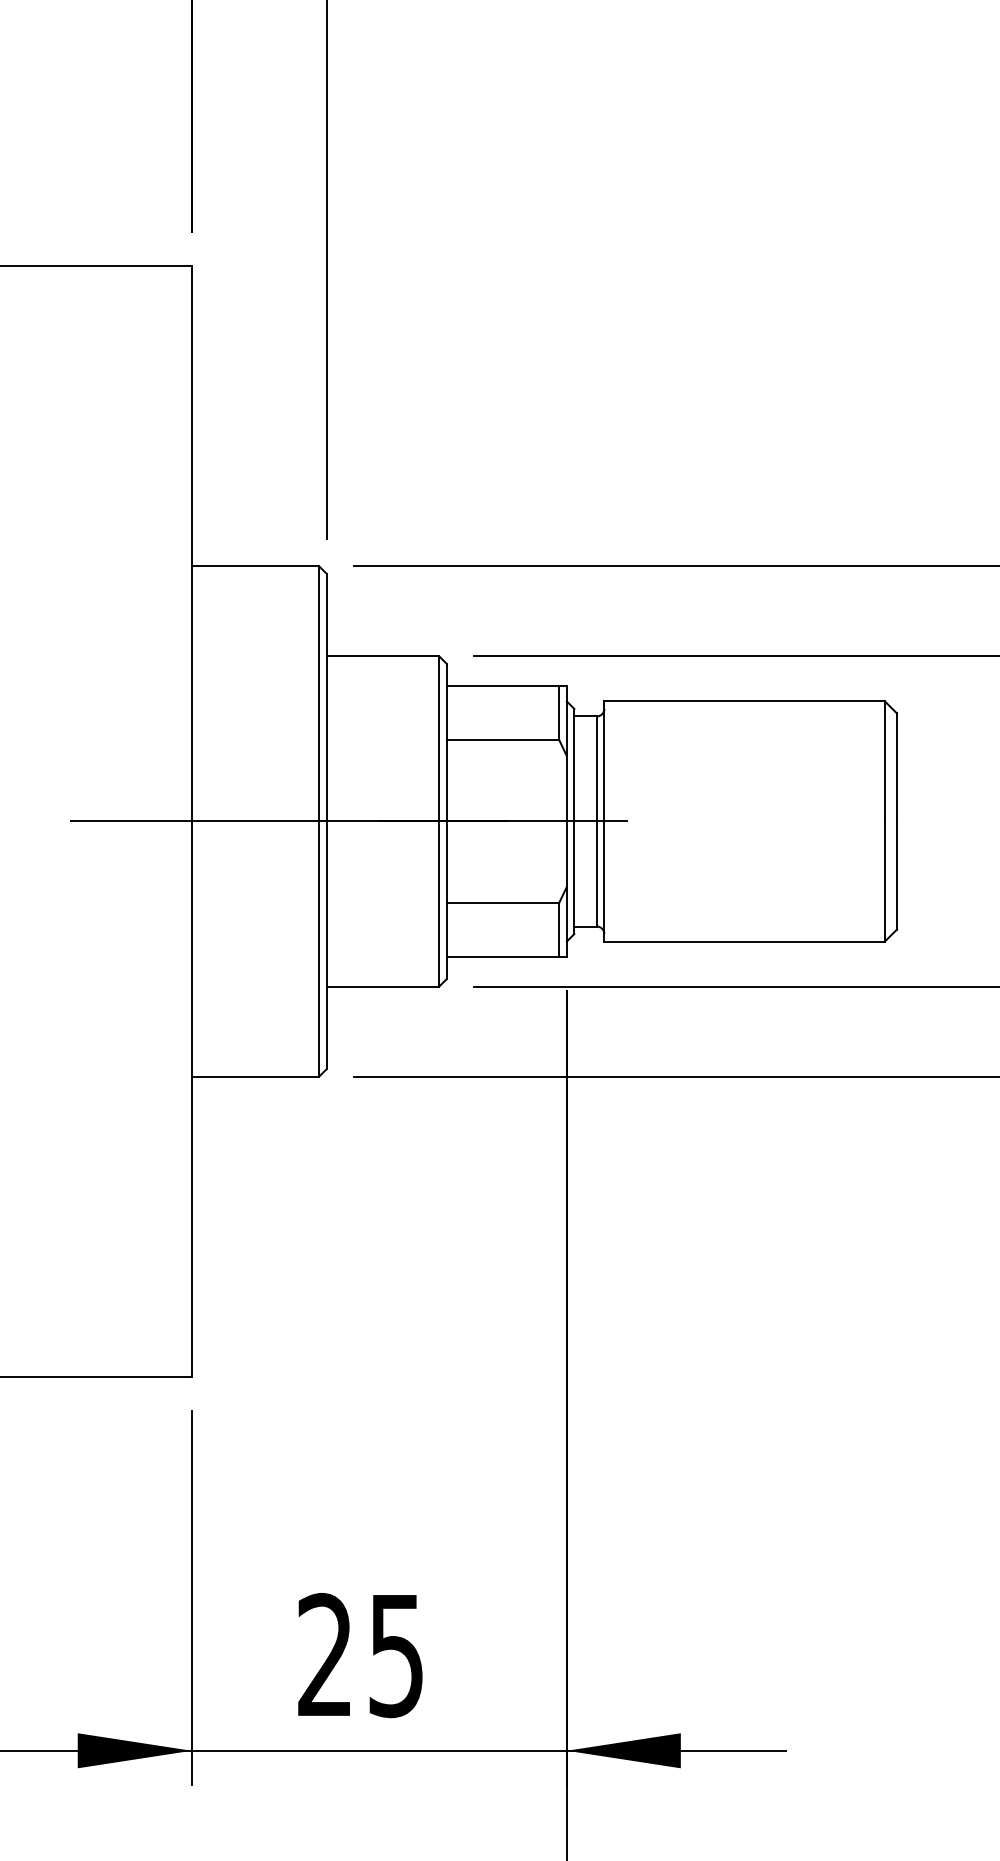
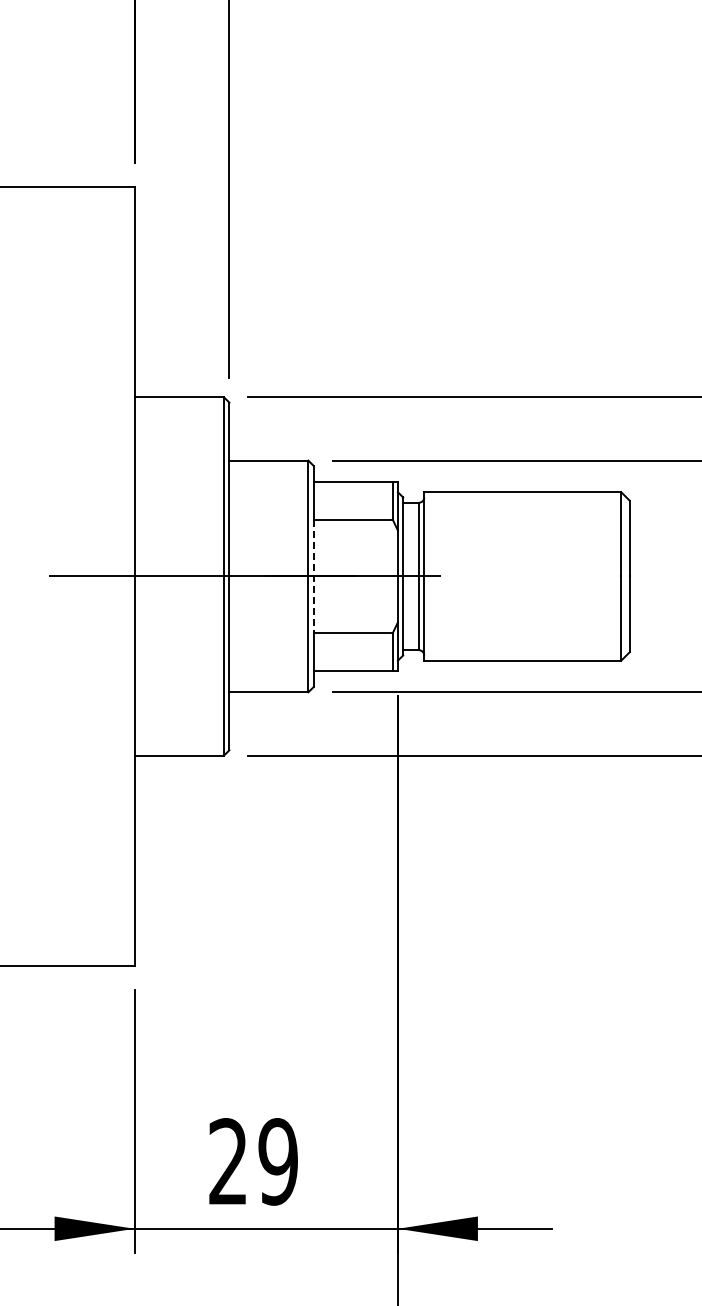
line: (446, 821) -> (313, 576), solid -> dashed
text: (395, 1654) -> (277, 1161), 25 -> 29

